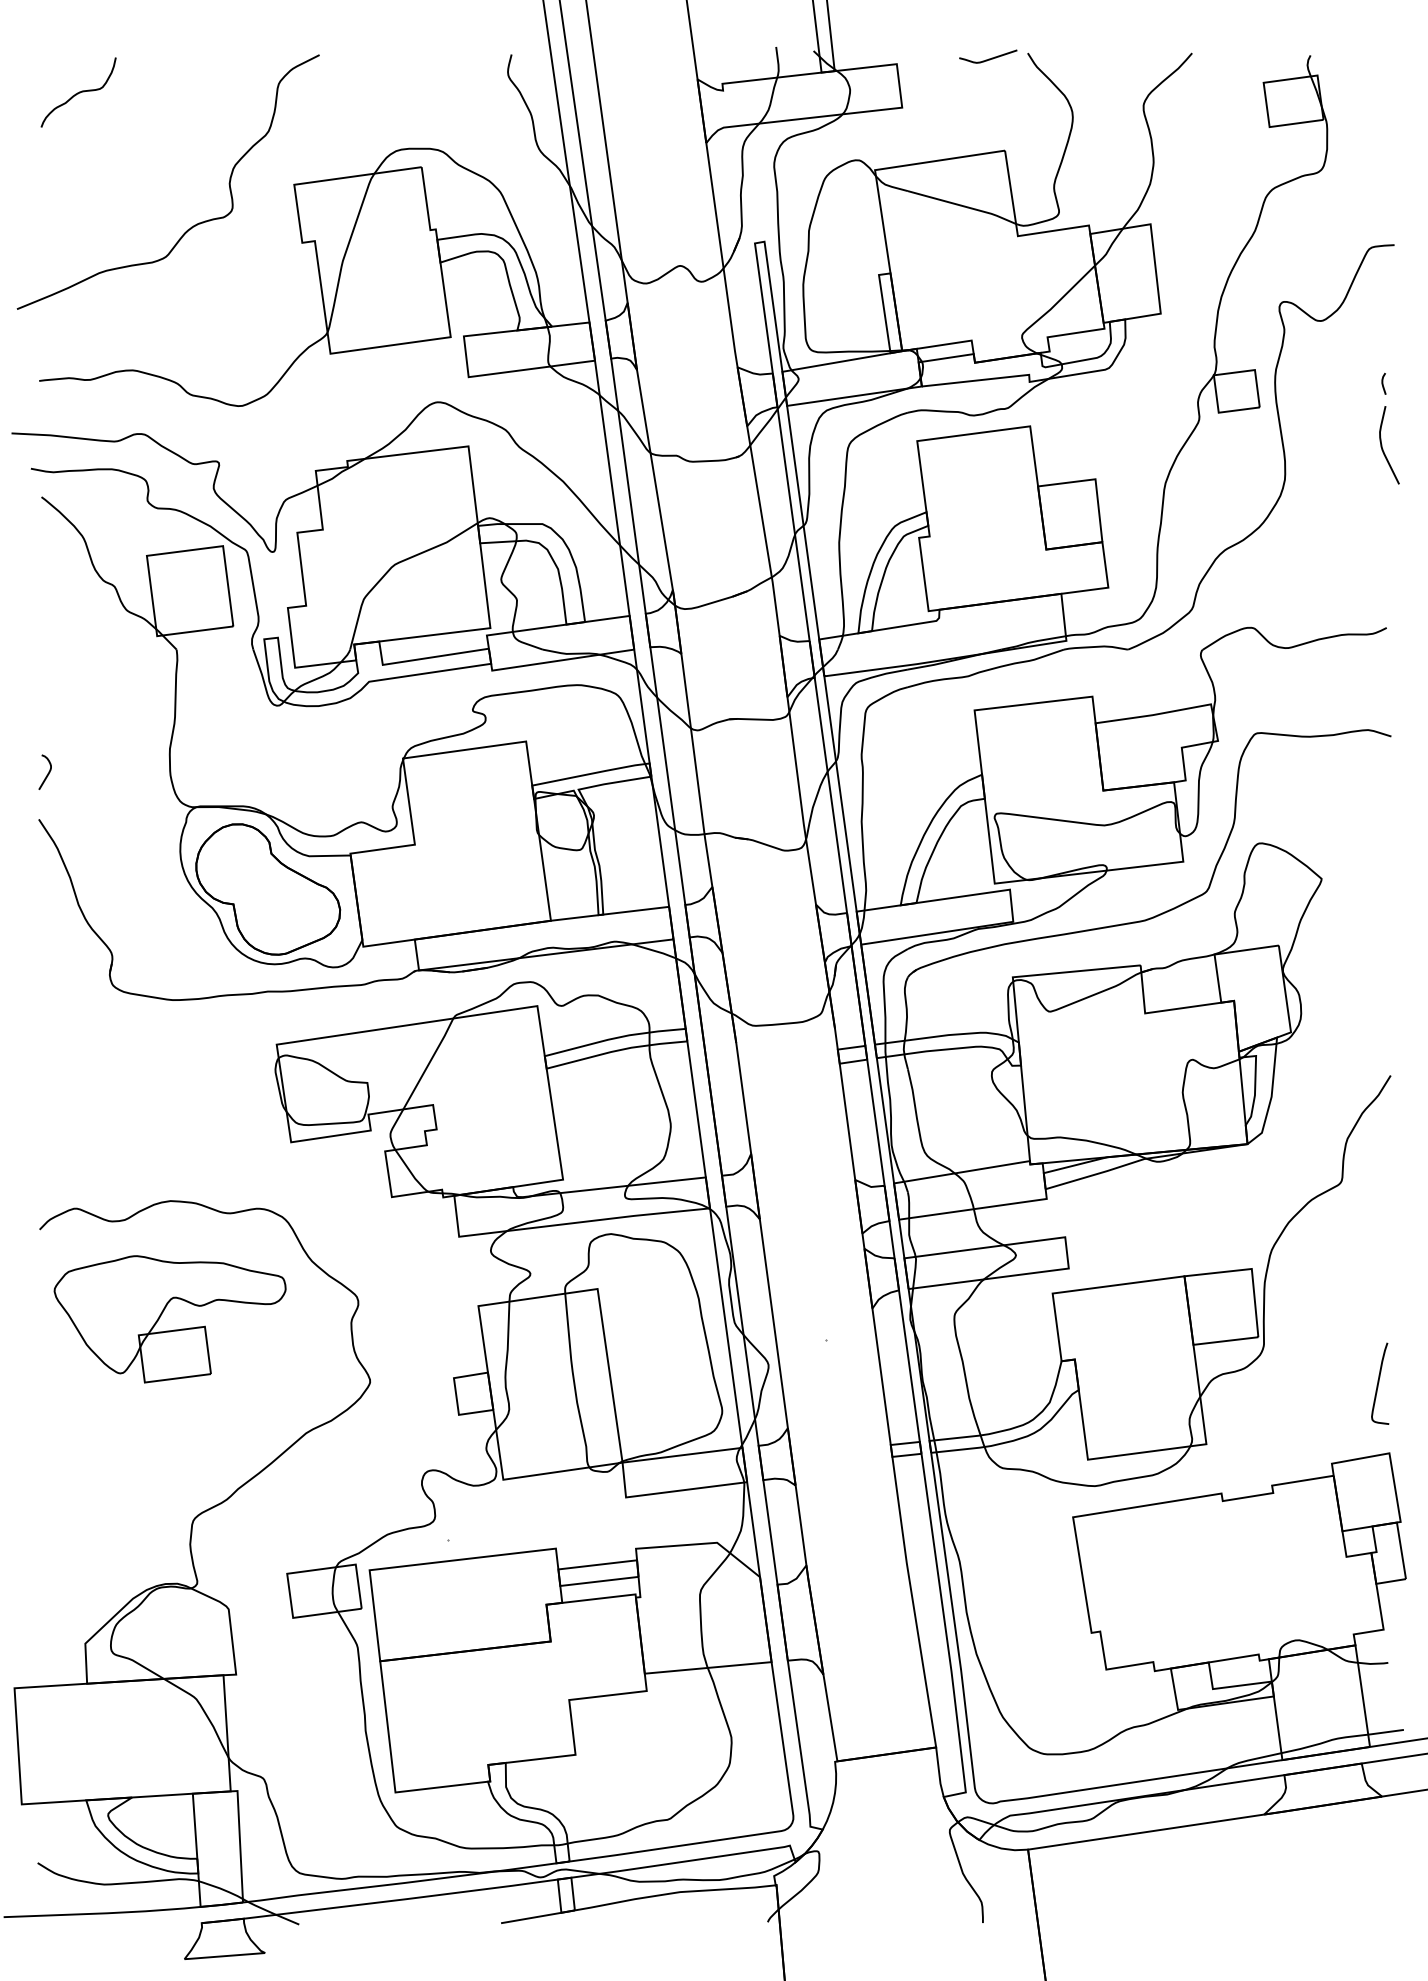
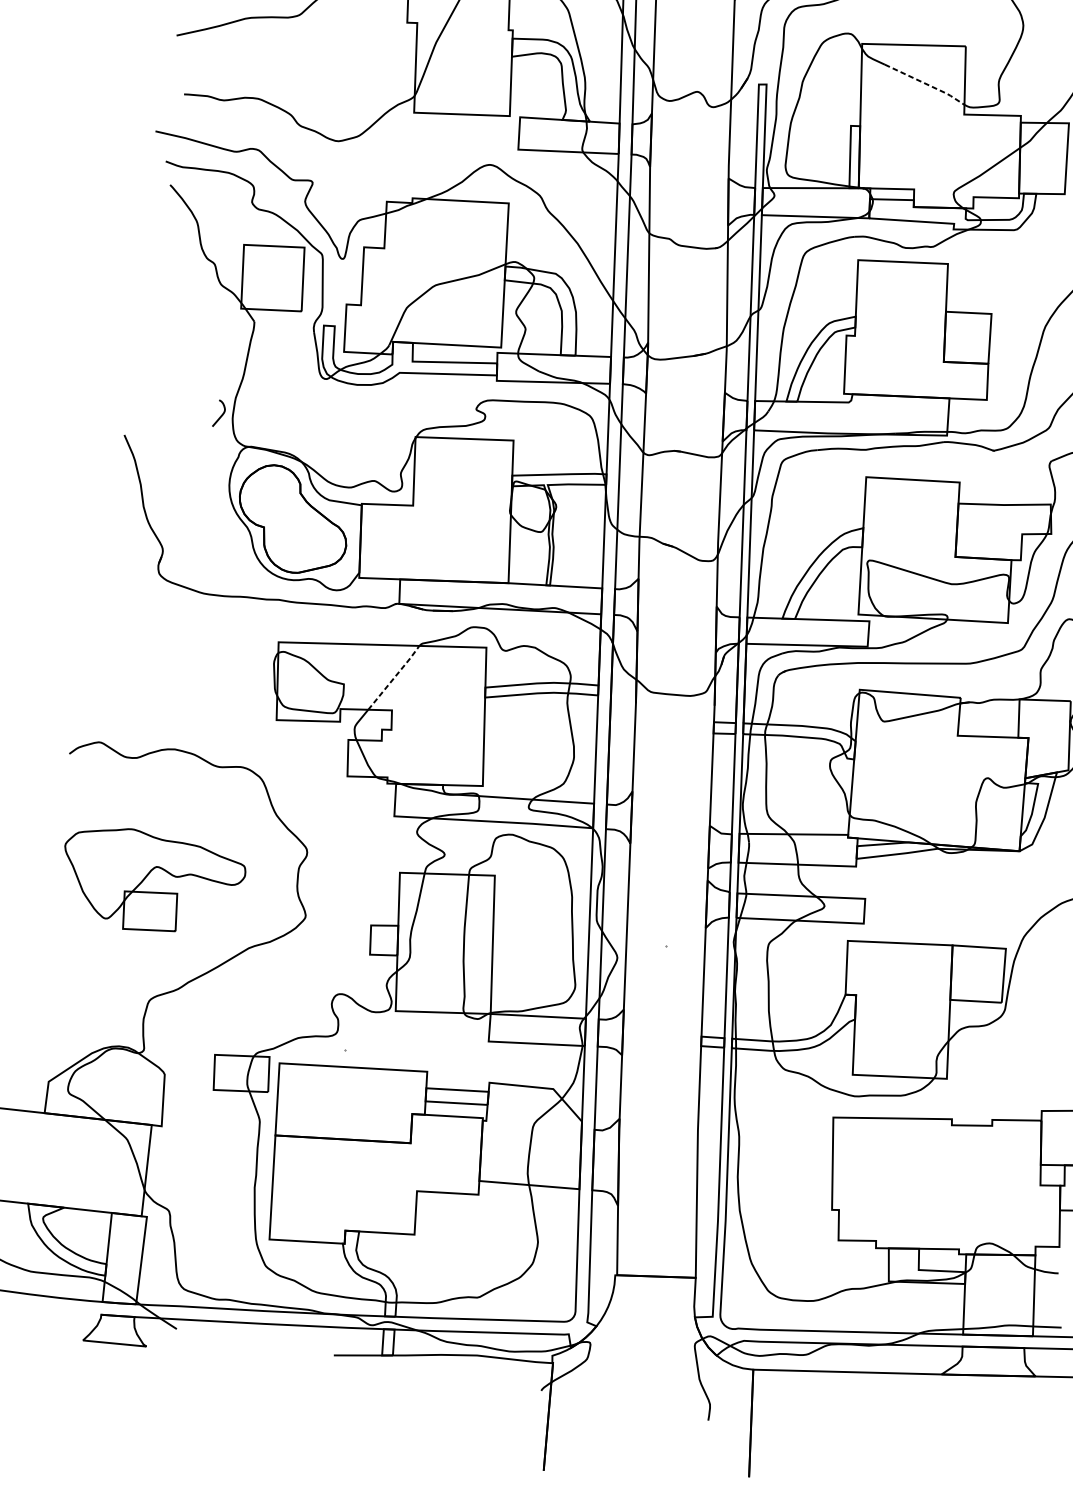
line: (963, 206) -> (925, 84), solid -> dashed
curve: (47, 773) -> (221, 415), moved
line: (429, 1063) -> (394, 677), solid -> dashed
part: (162, 1314) -> (145, 878), moved

